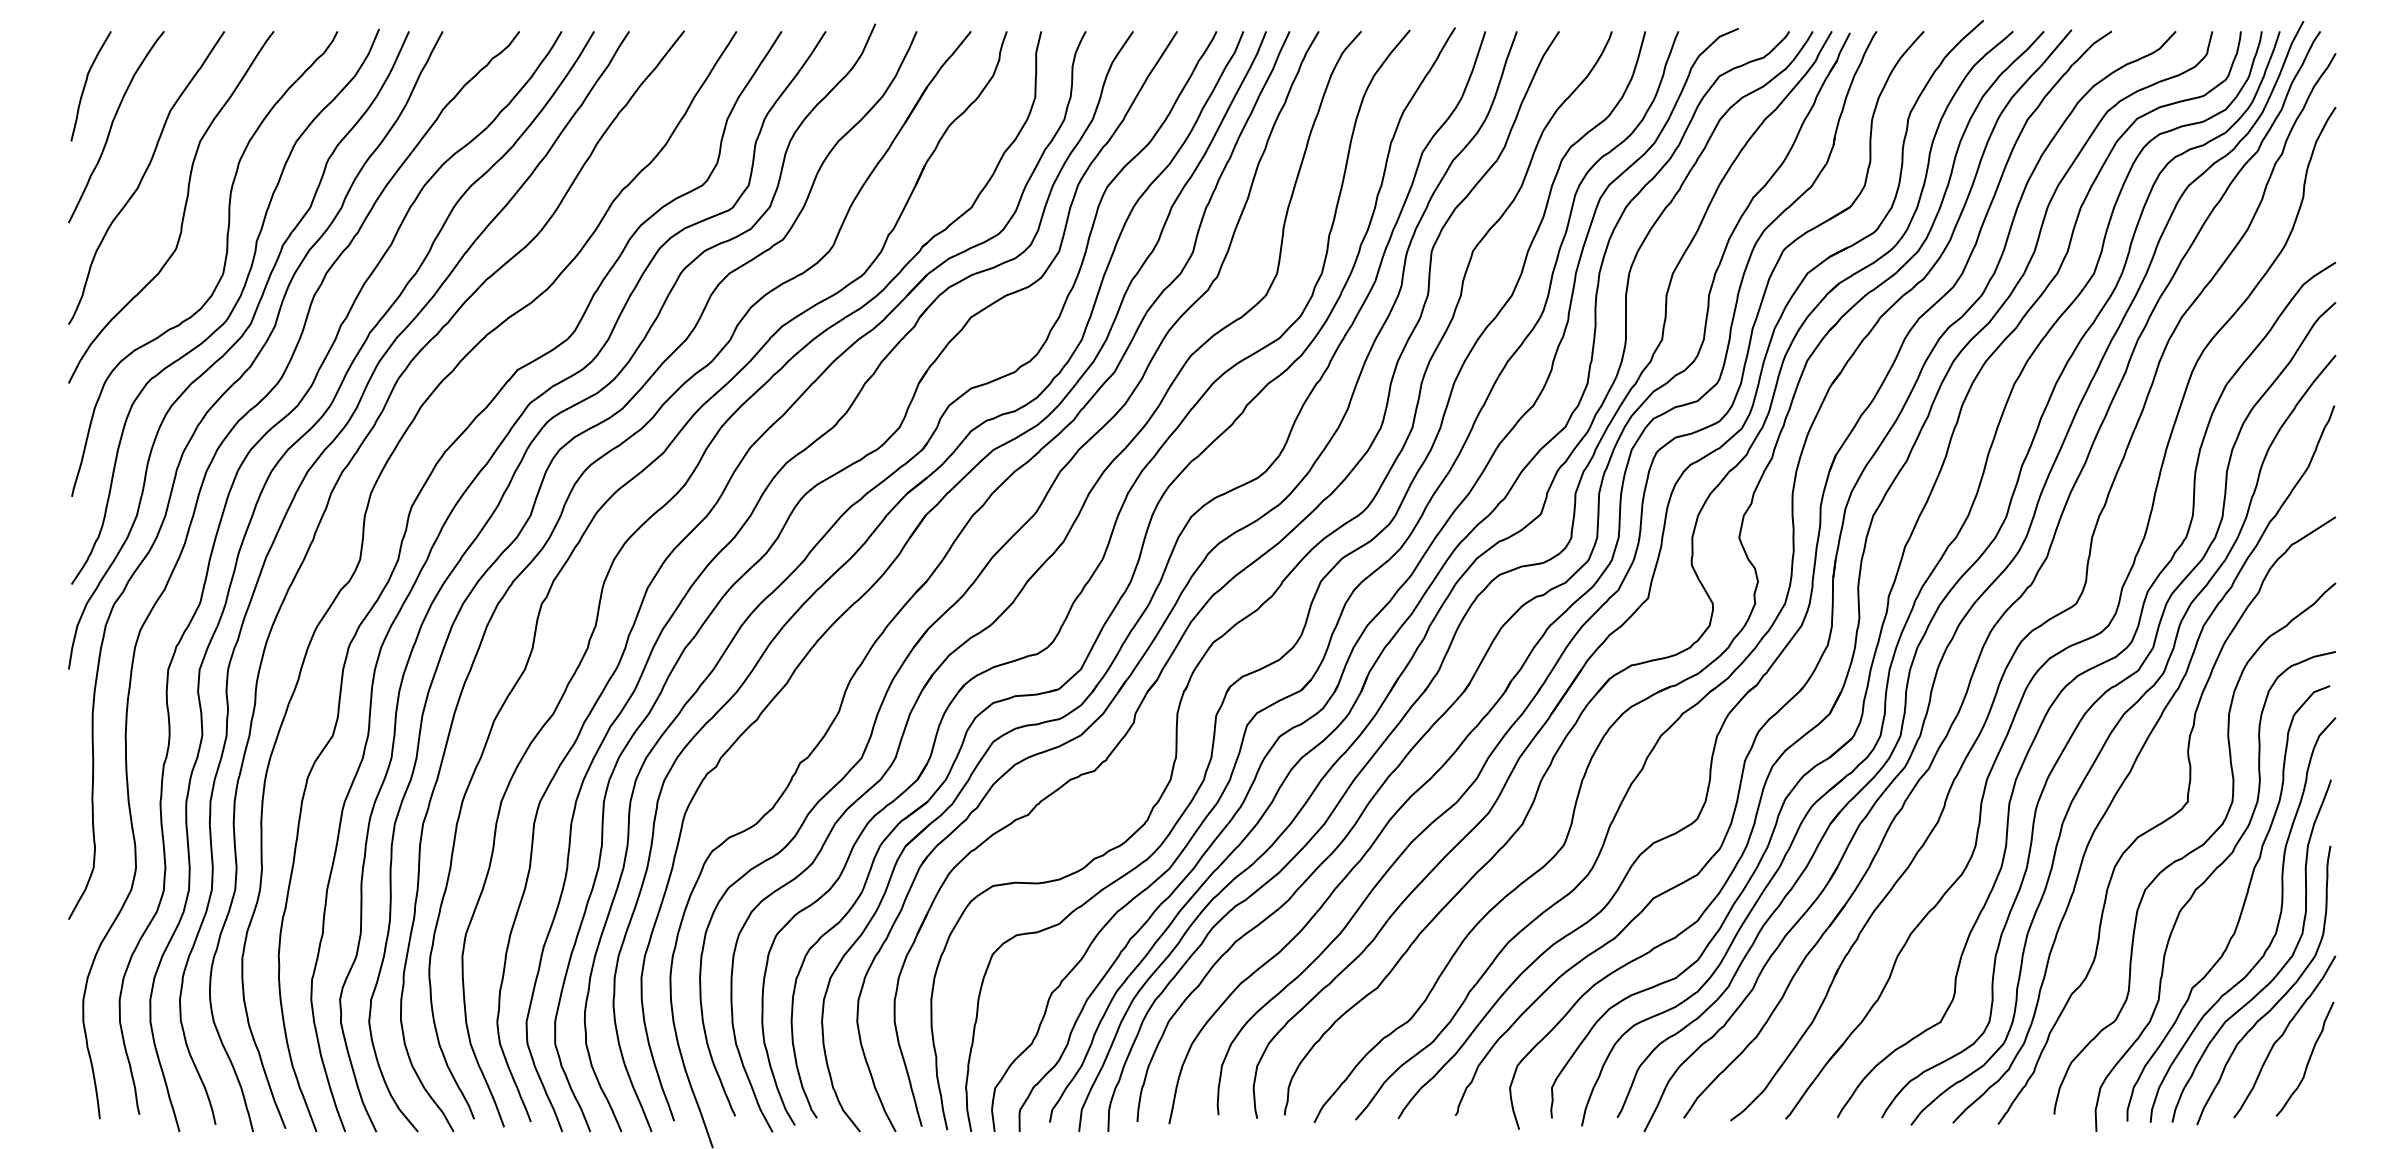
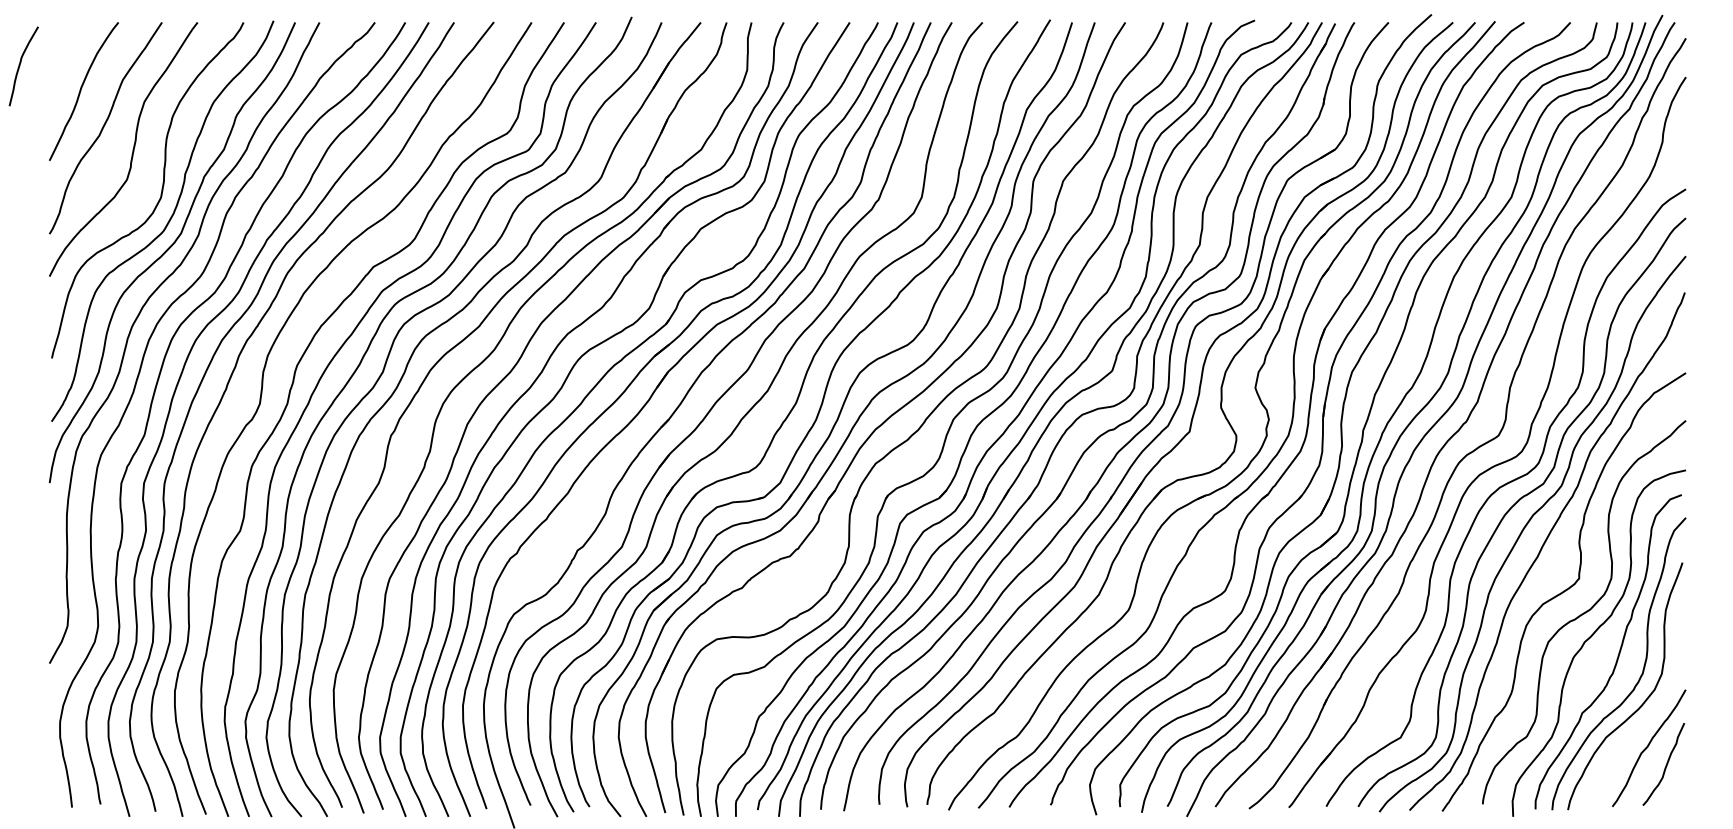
curve: (86, 84) -> (20, 65), moved
curve: (2280, 997) -> (1646, 719), removed

